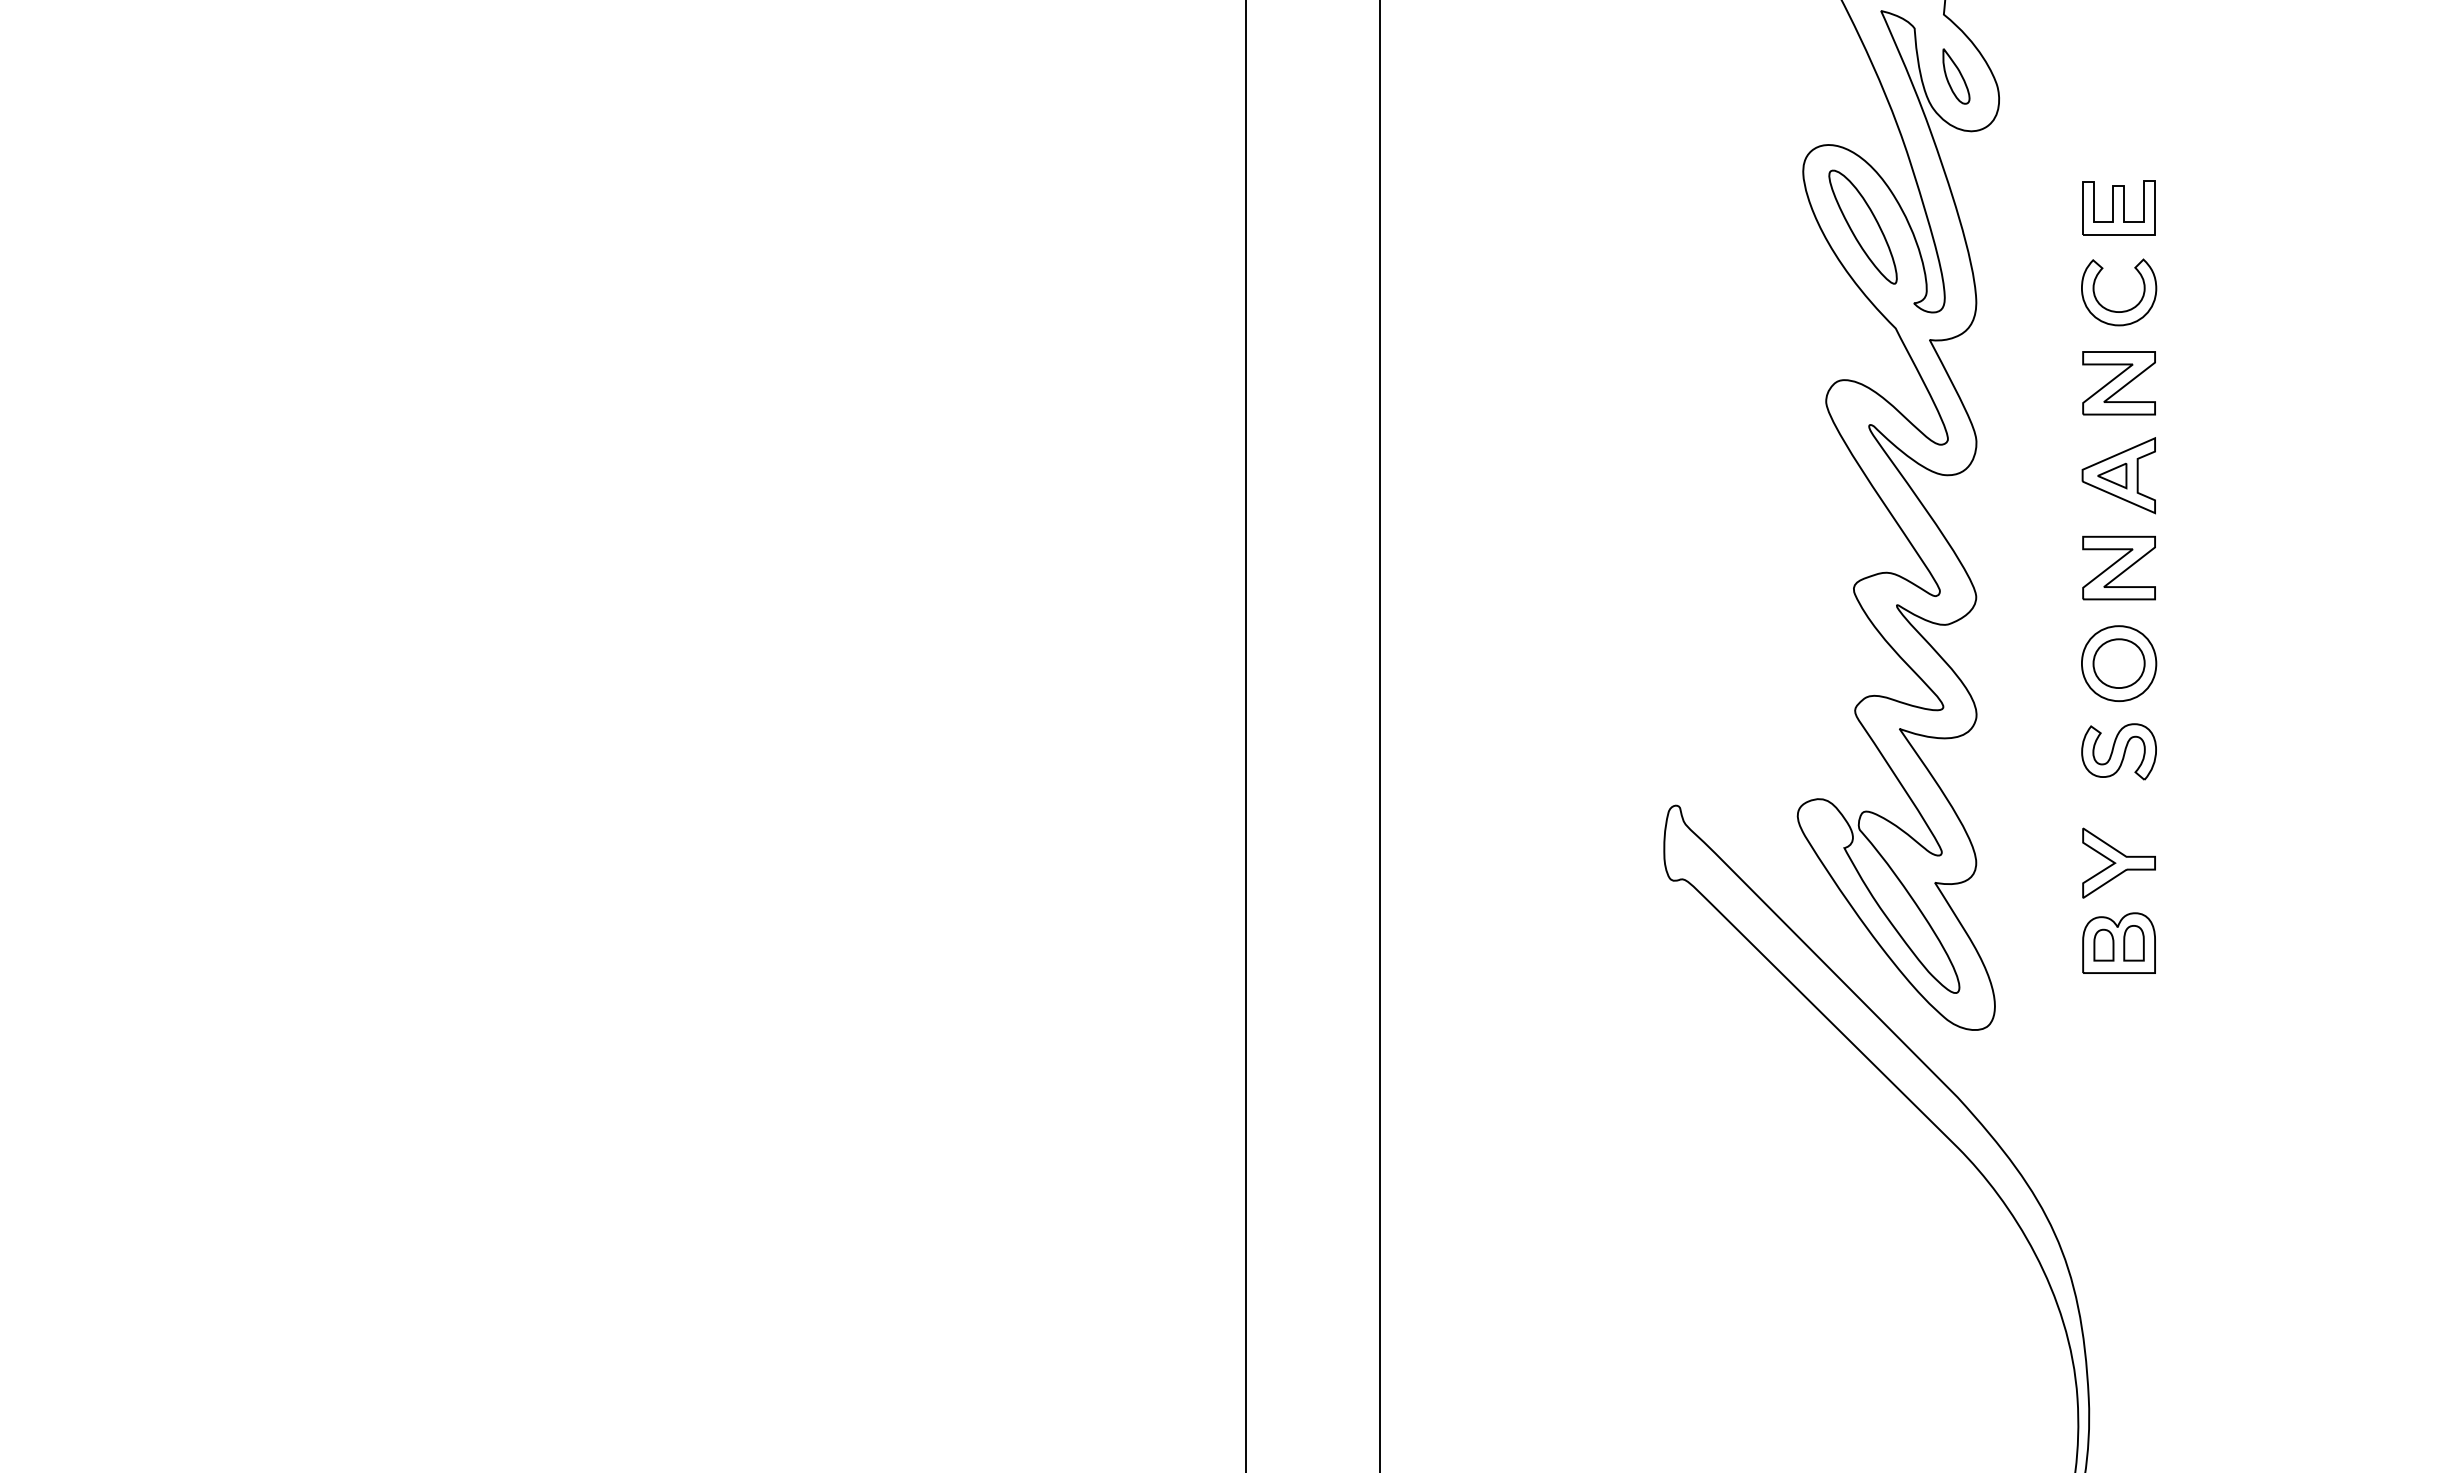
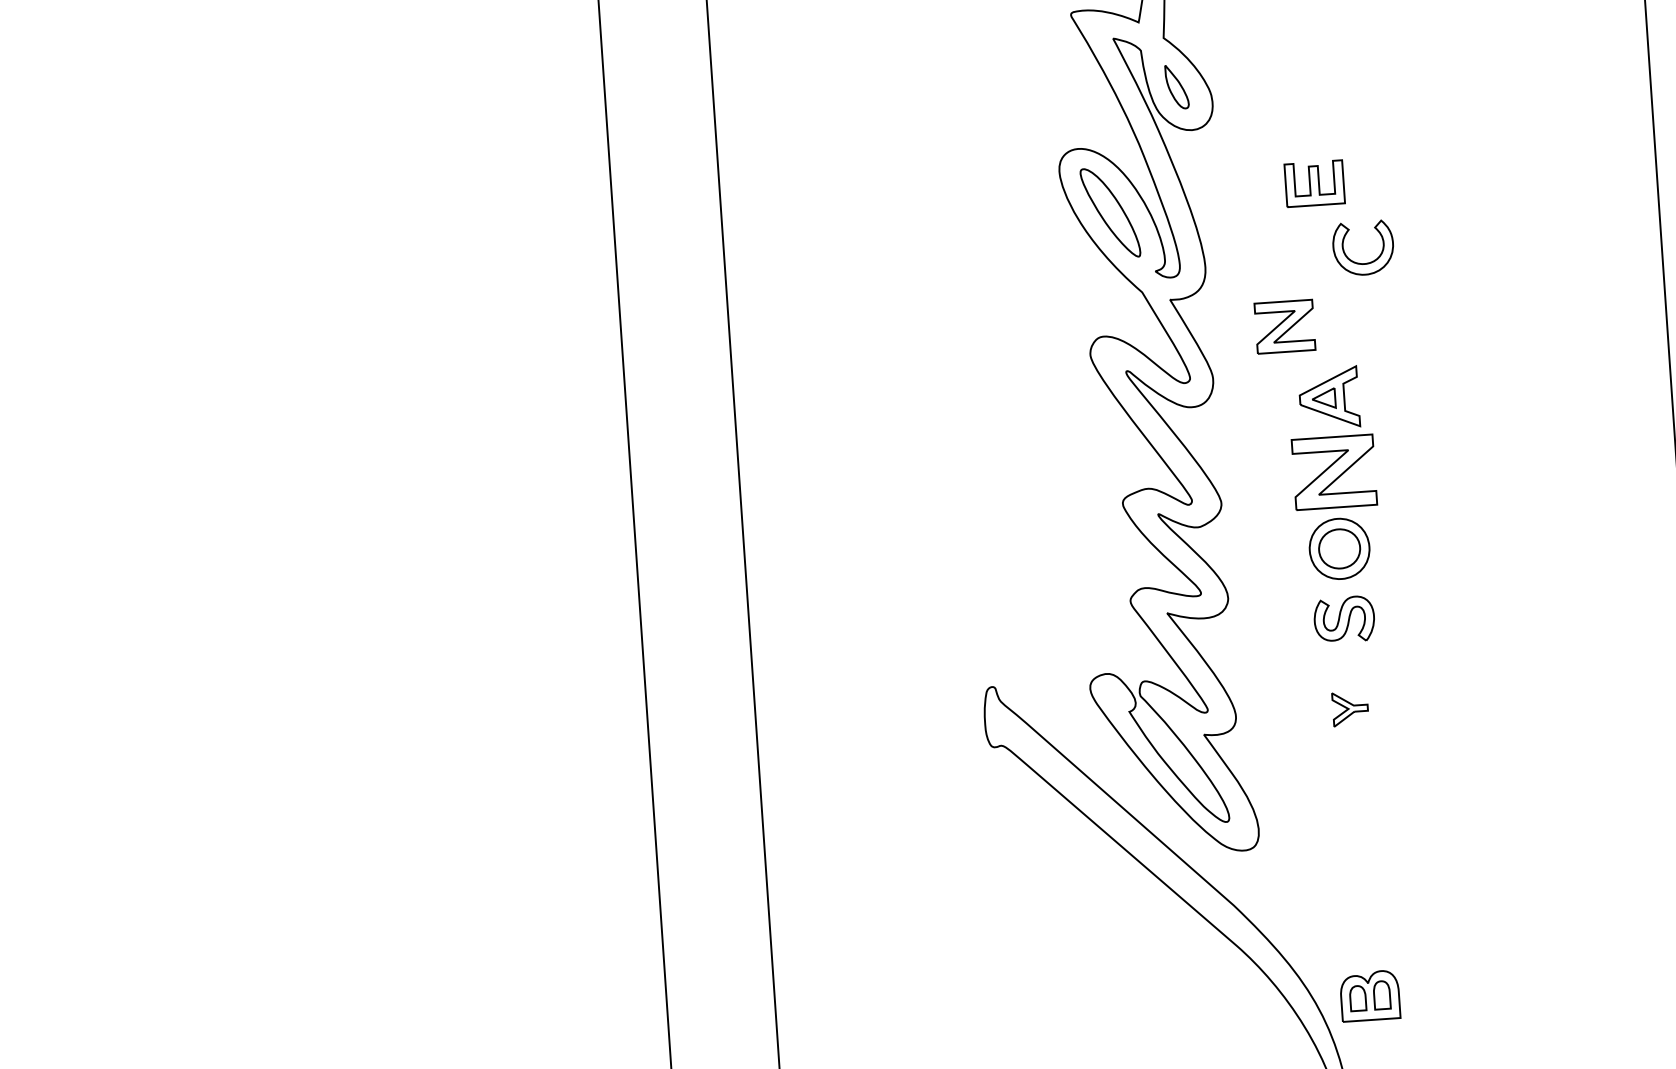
part: (2123, 310) -> (1367, 262), moved
part: (2118, 383) -> (1284, 327), moved
part: (2118, 567) -> (1333, 471), size x1.4
part: (2118, 862) -> (1350, 708), size x0.6
part: (2118, 942) -> (1369, 995), moved

